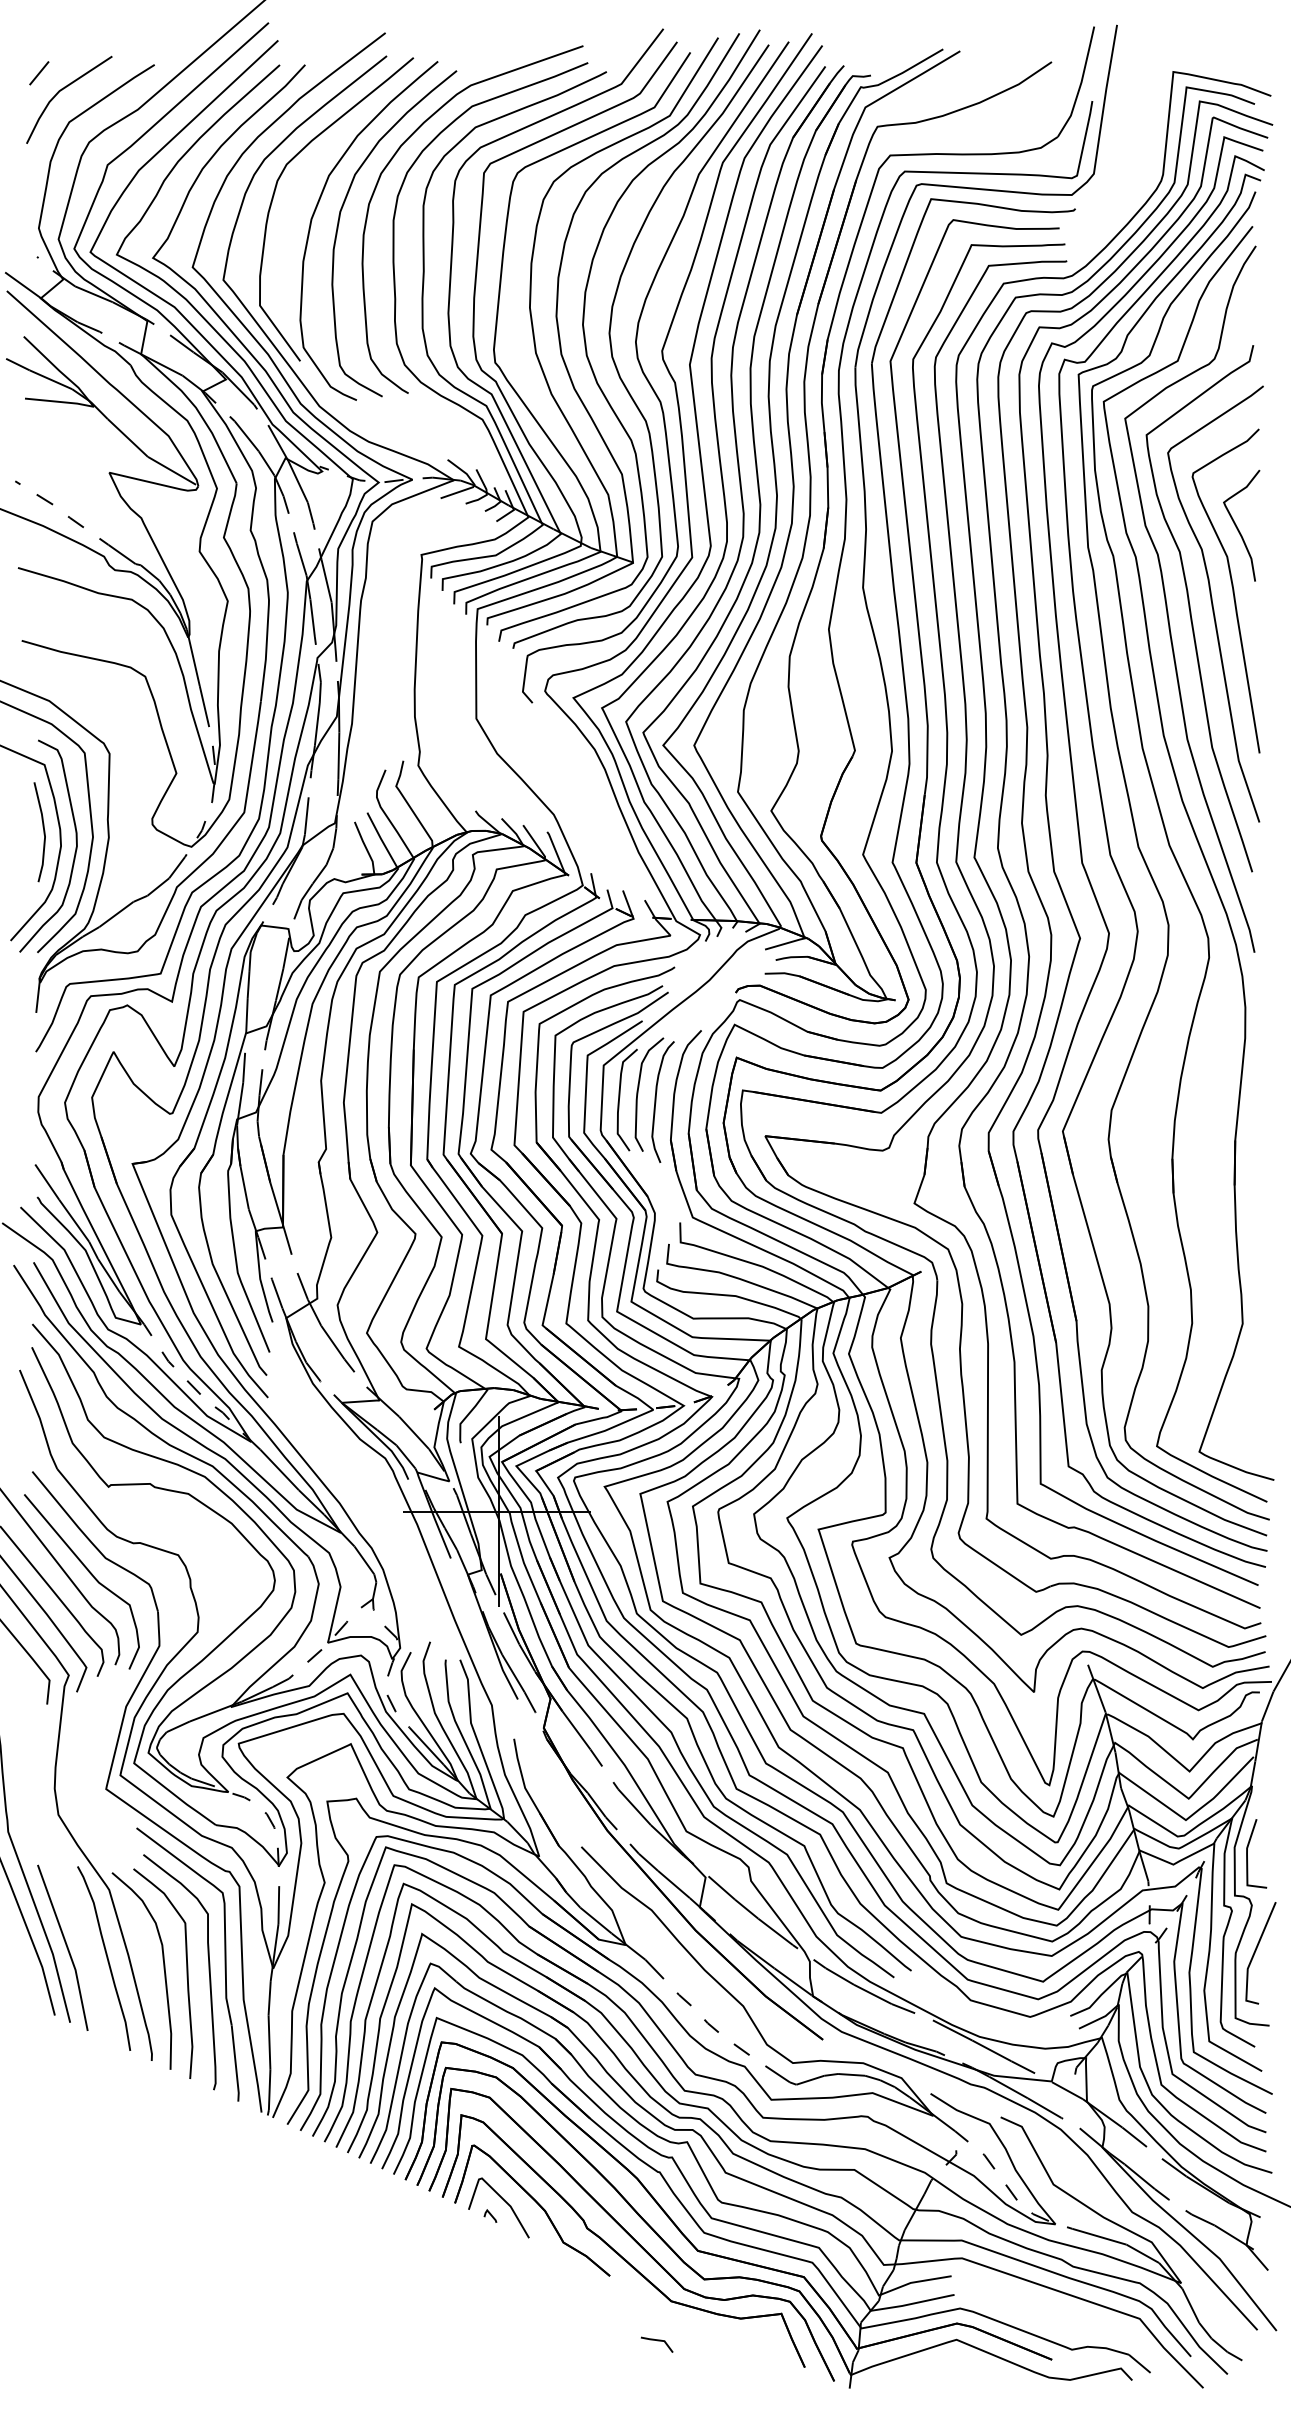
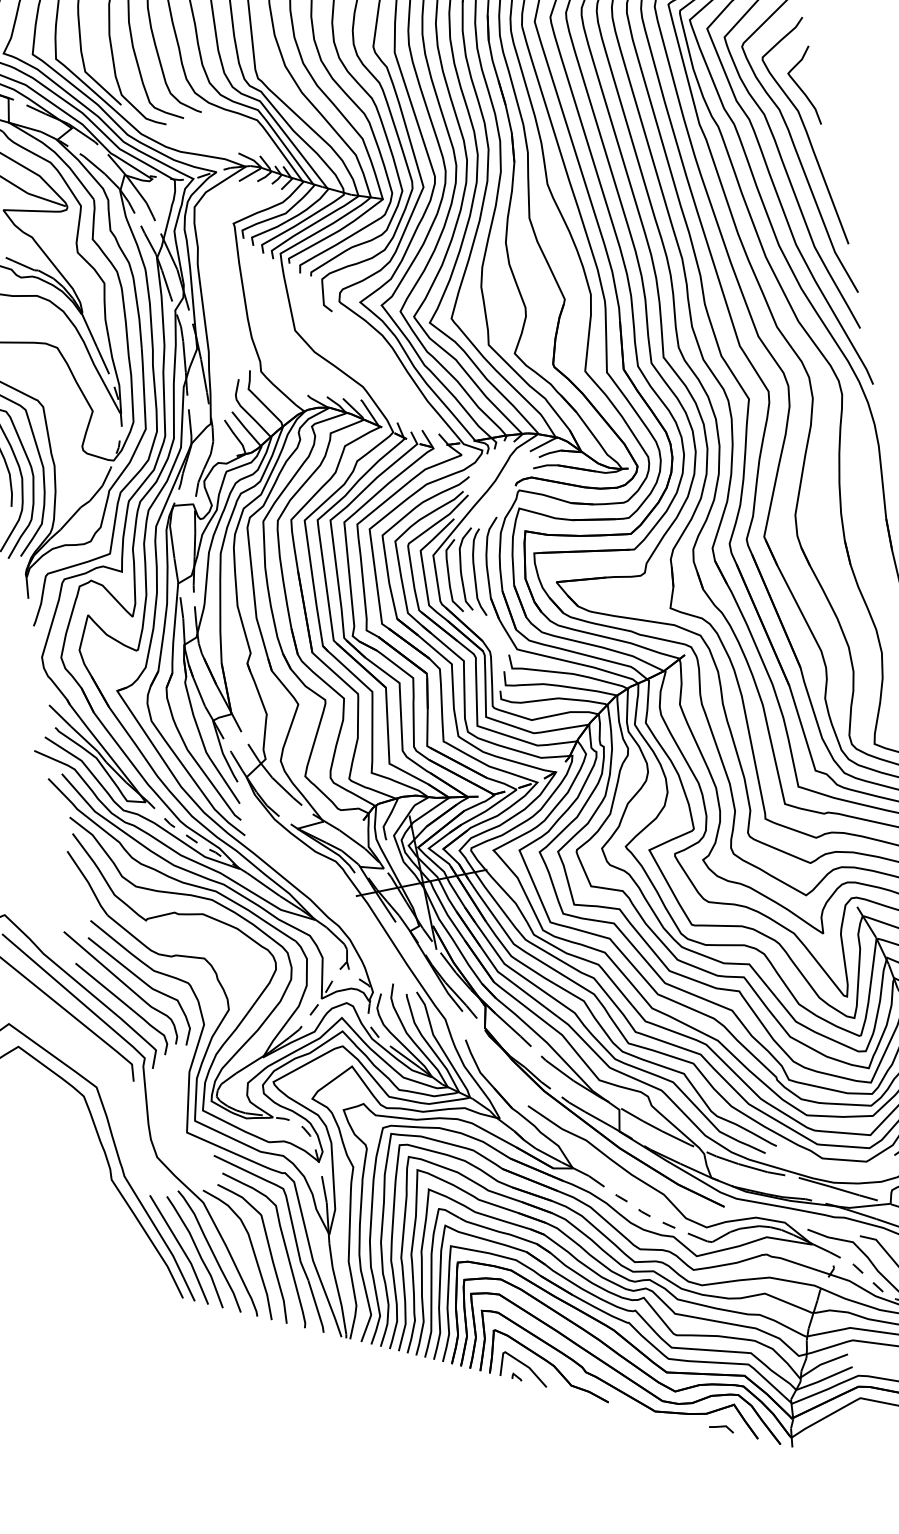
curve: (87, 1955) -> (197, 1251), added
line: (657, 2341) -> (721, 1427), moved

